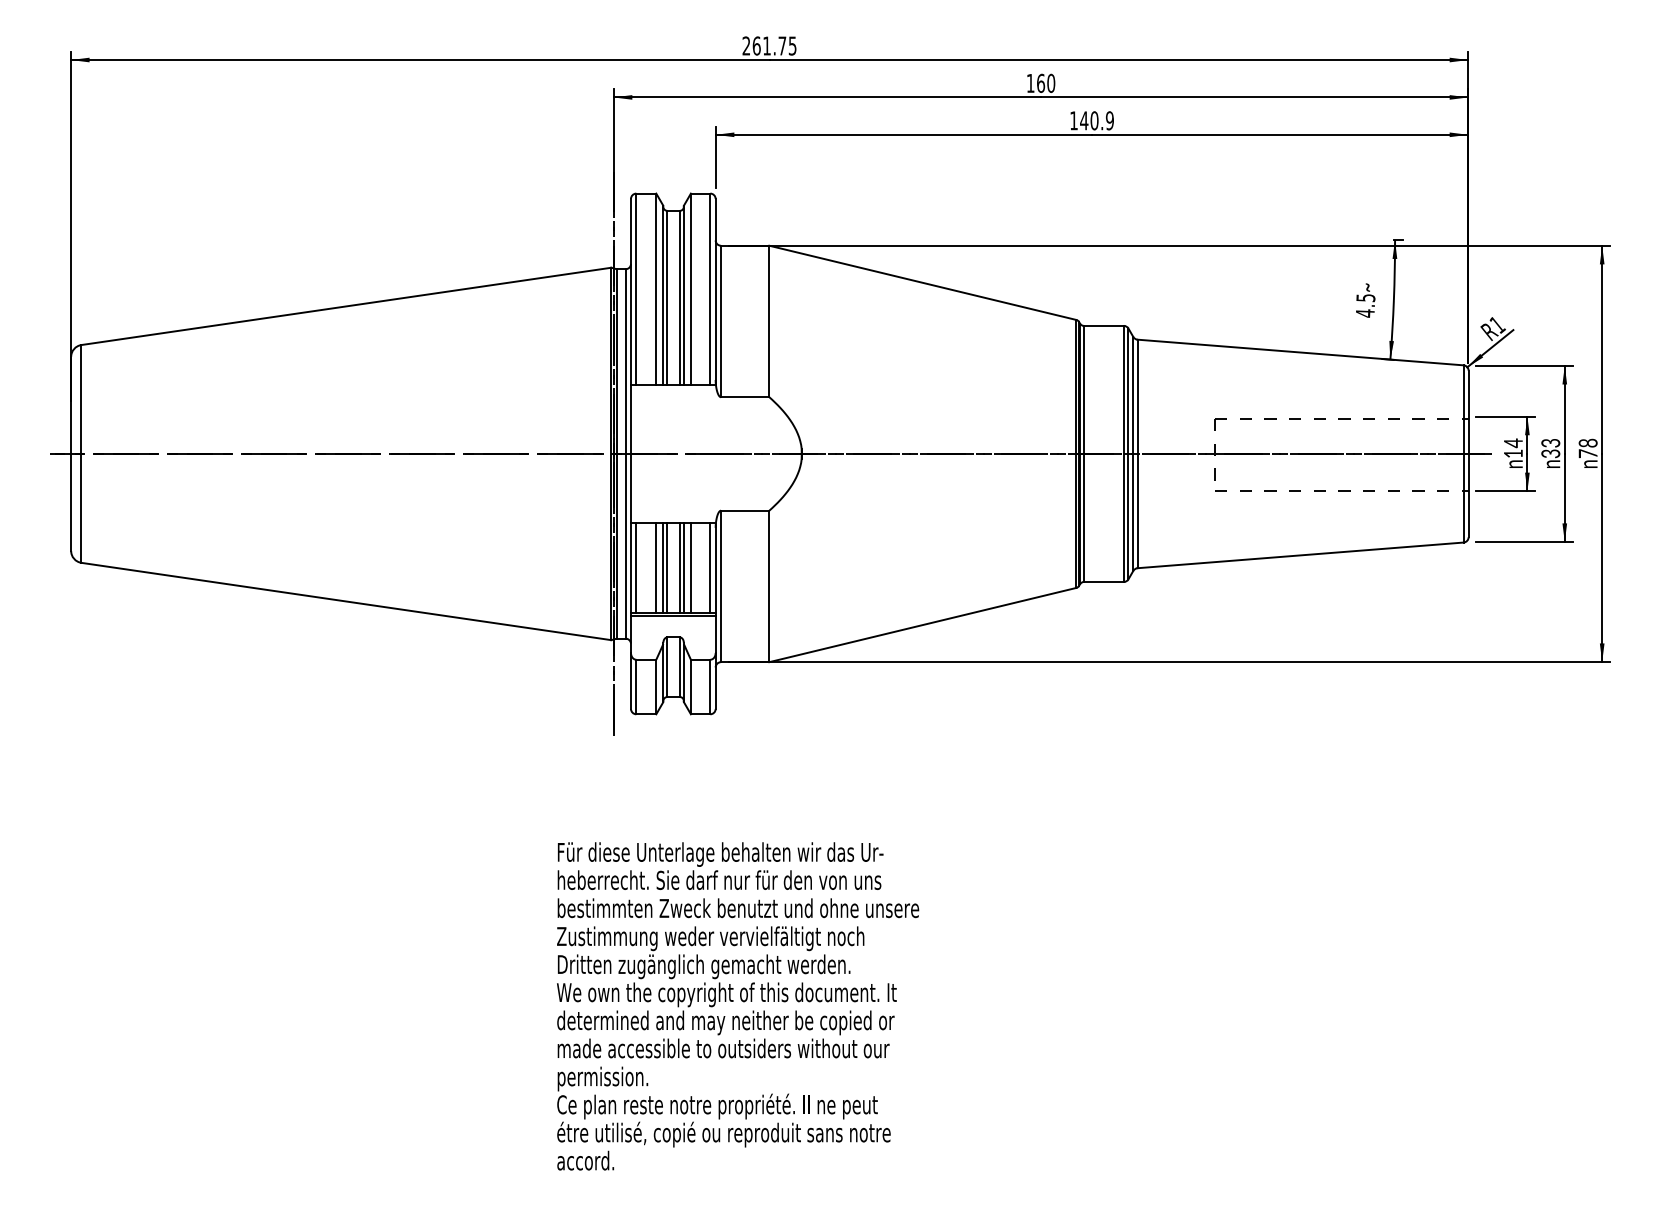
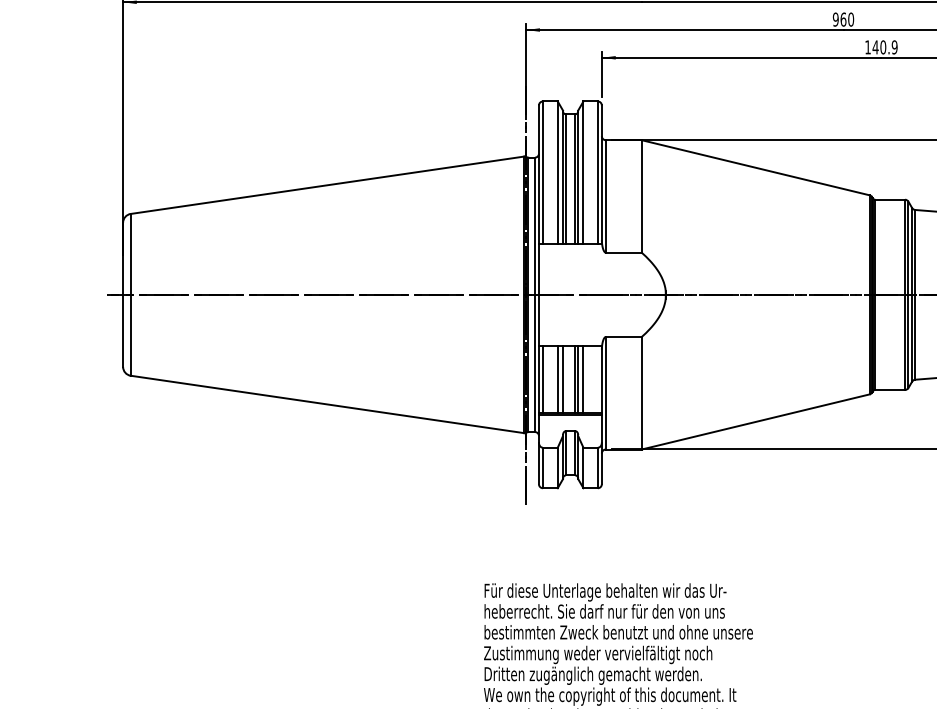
text: (1030, 83) -> (835, 19), 160 -> 960
line: (667, 567) -> (566, 379), removed
line: (710, 567) -> (598, 379), removed

